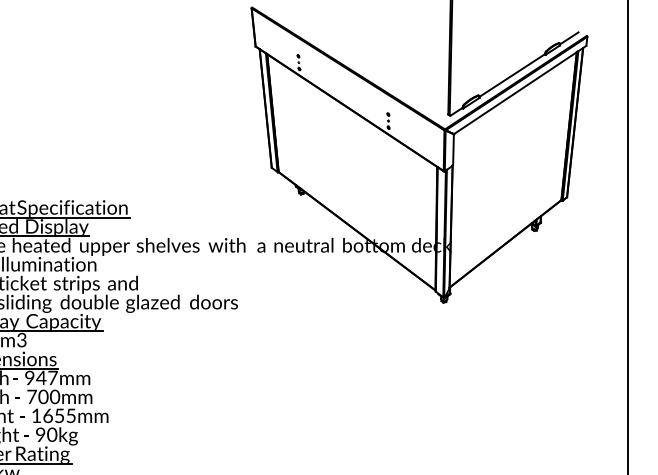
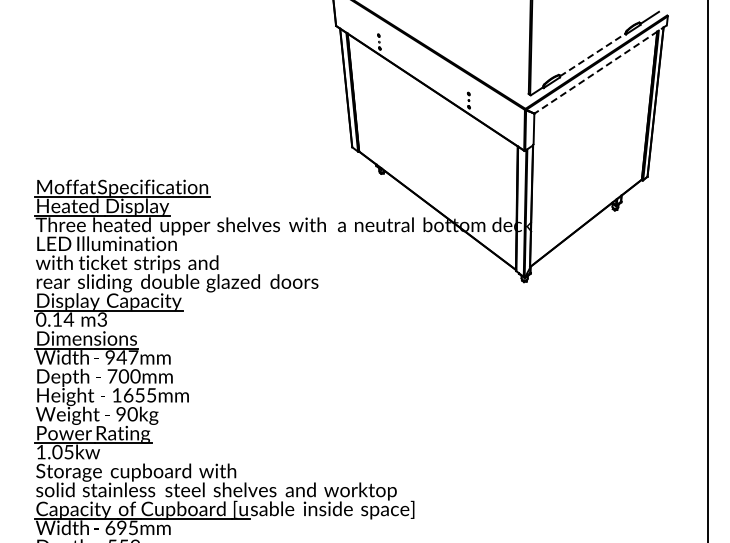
line: (513, 75) -> (593, 54), solid -> dashed
line: (520, 90) -> (600, 69), solid -> dashed

